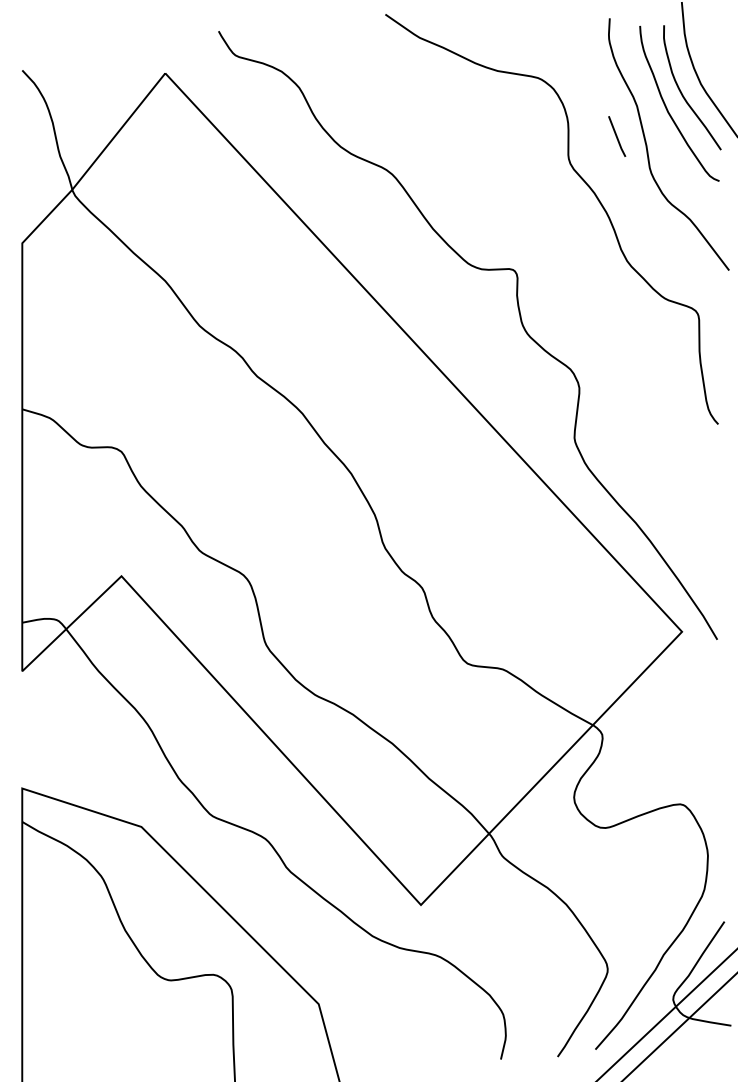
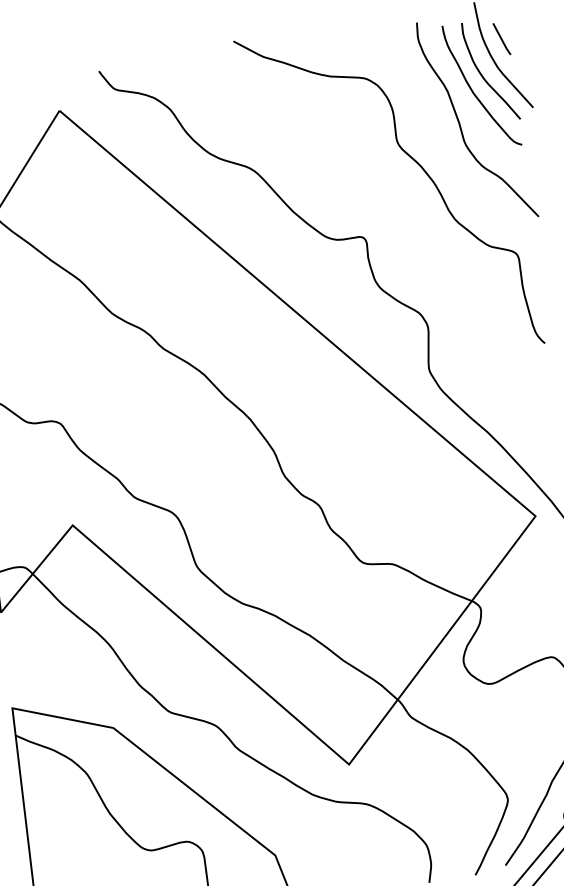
line: (617, 136) -> (502, 39), moved

